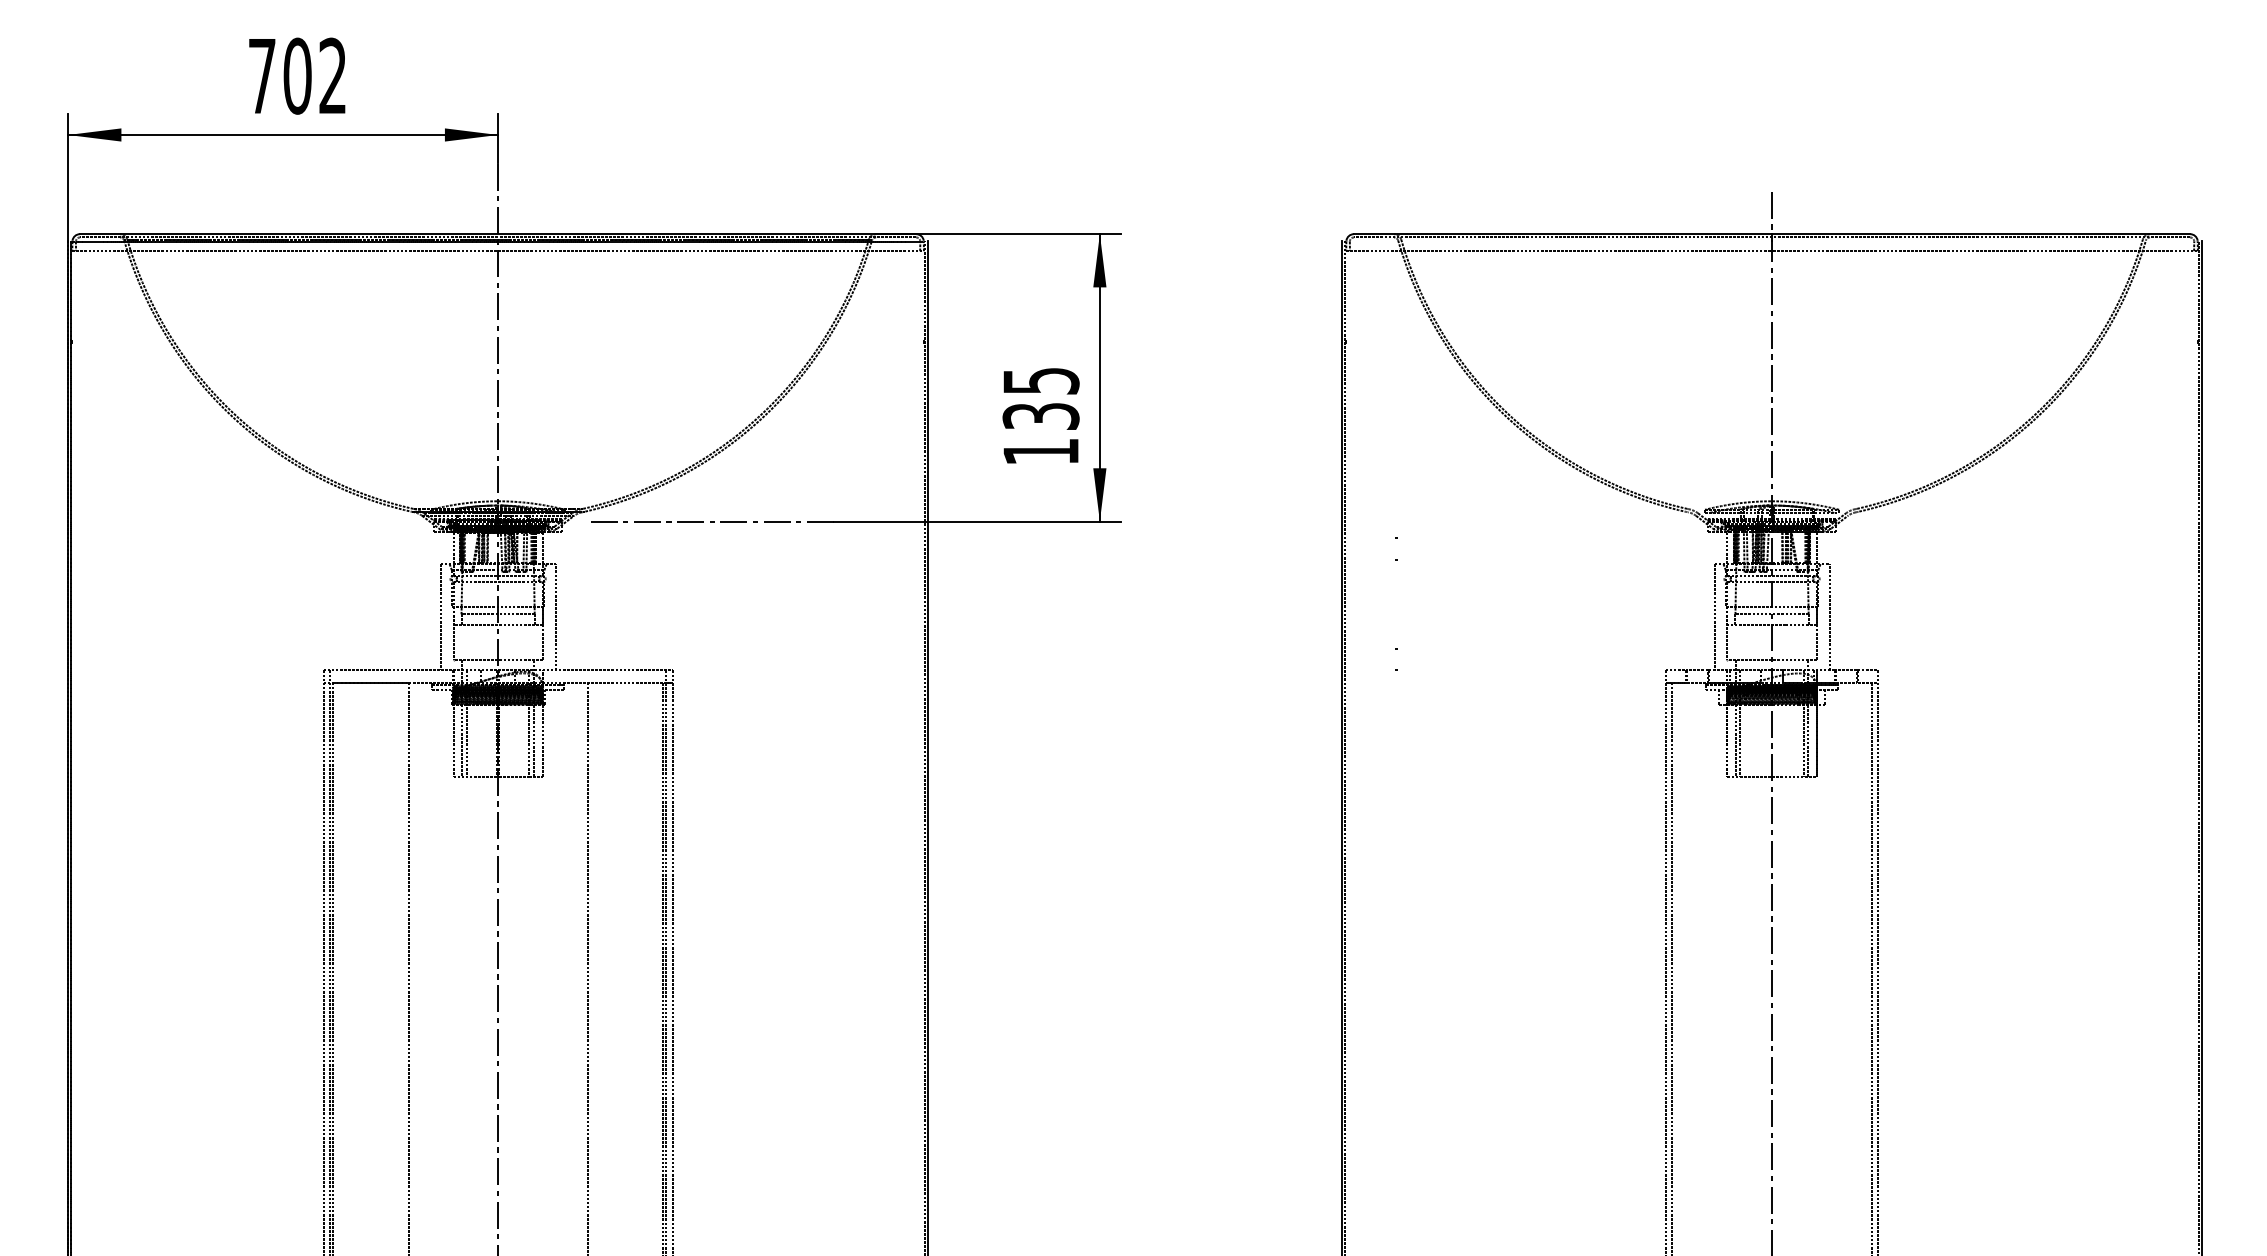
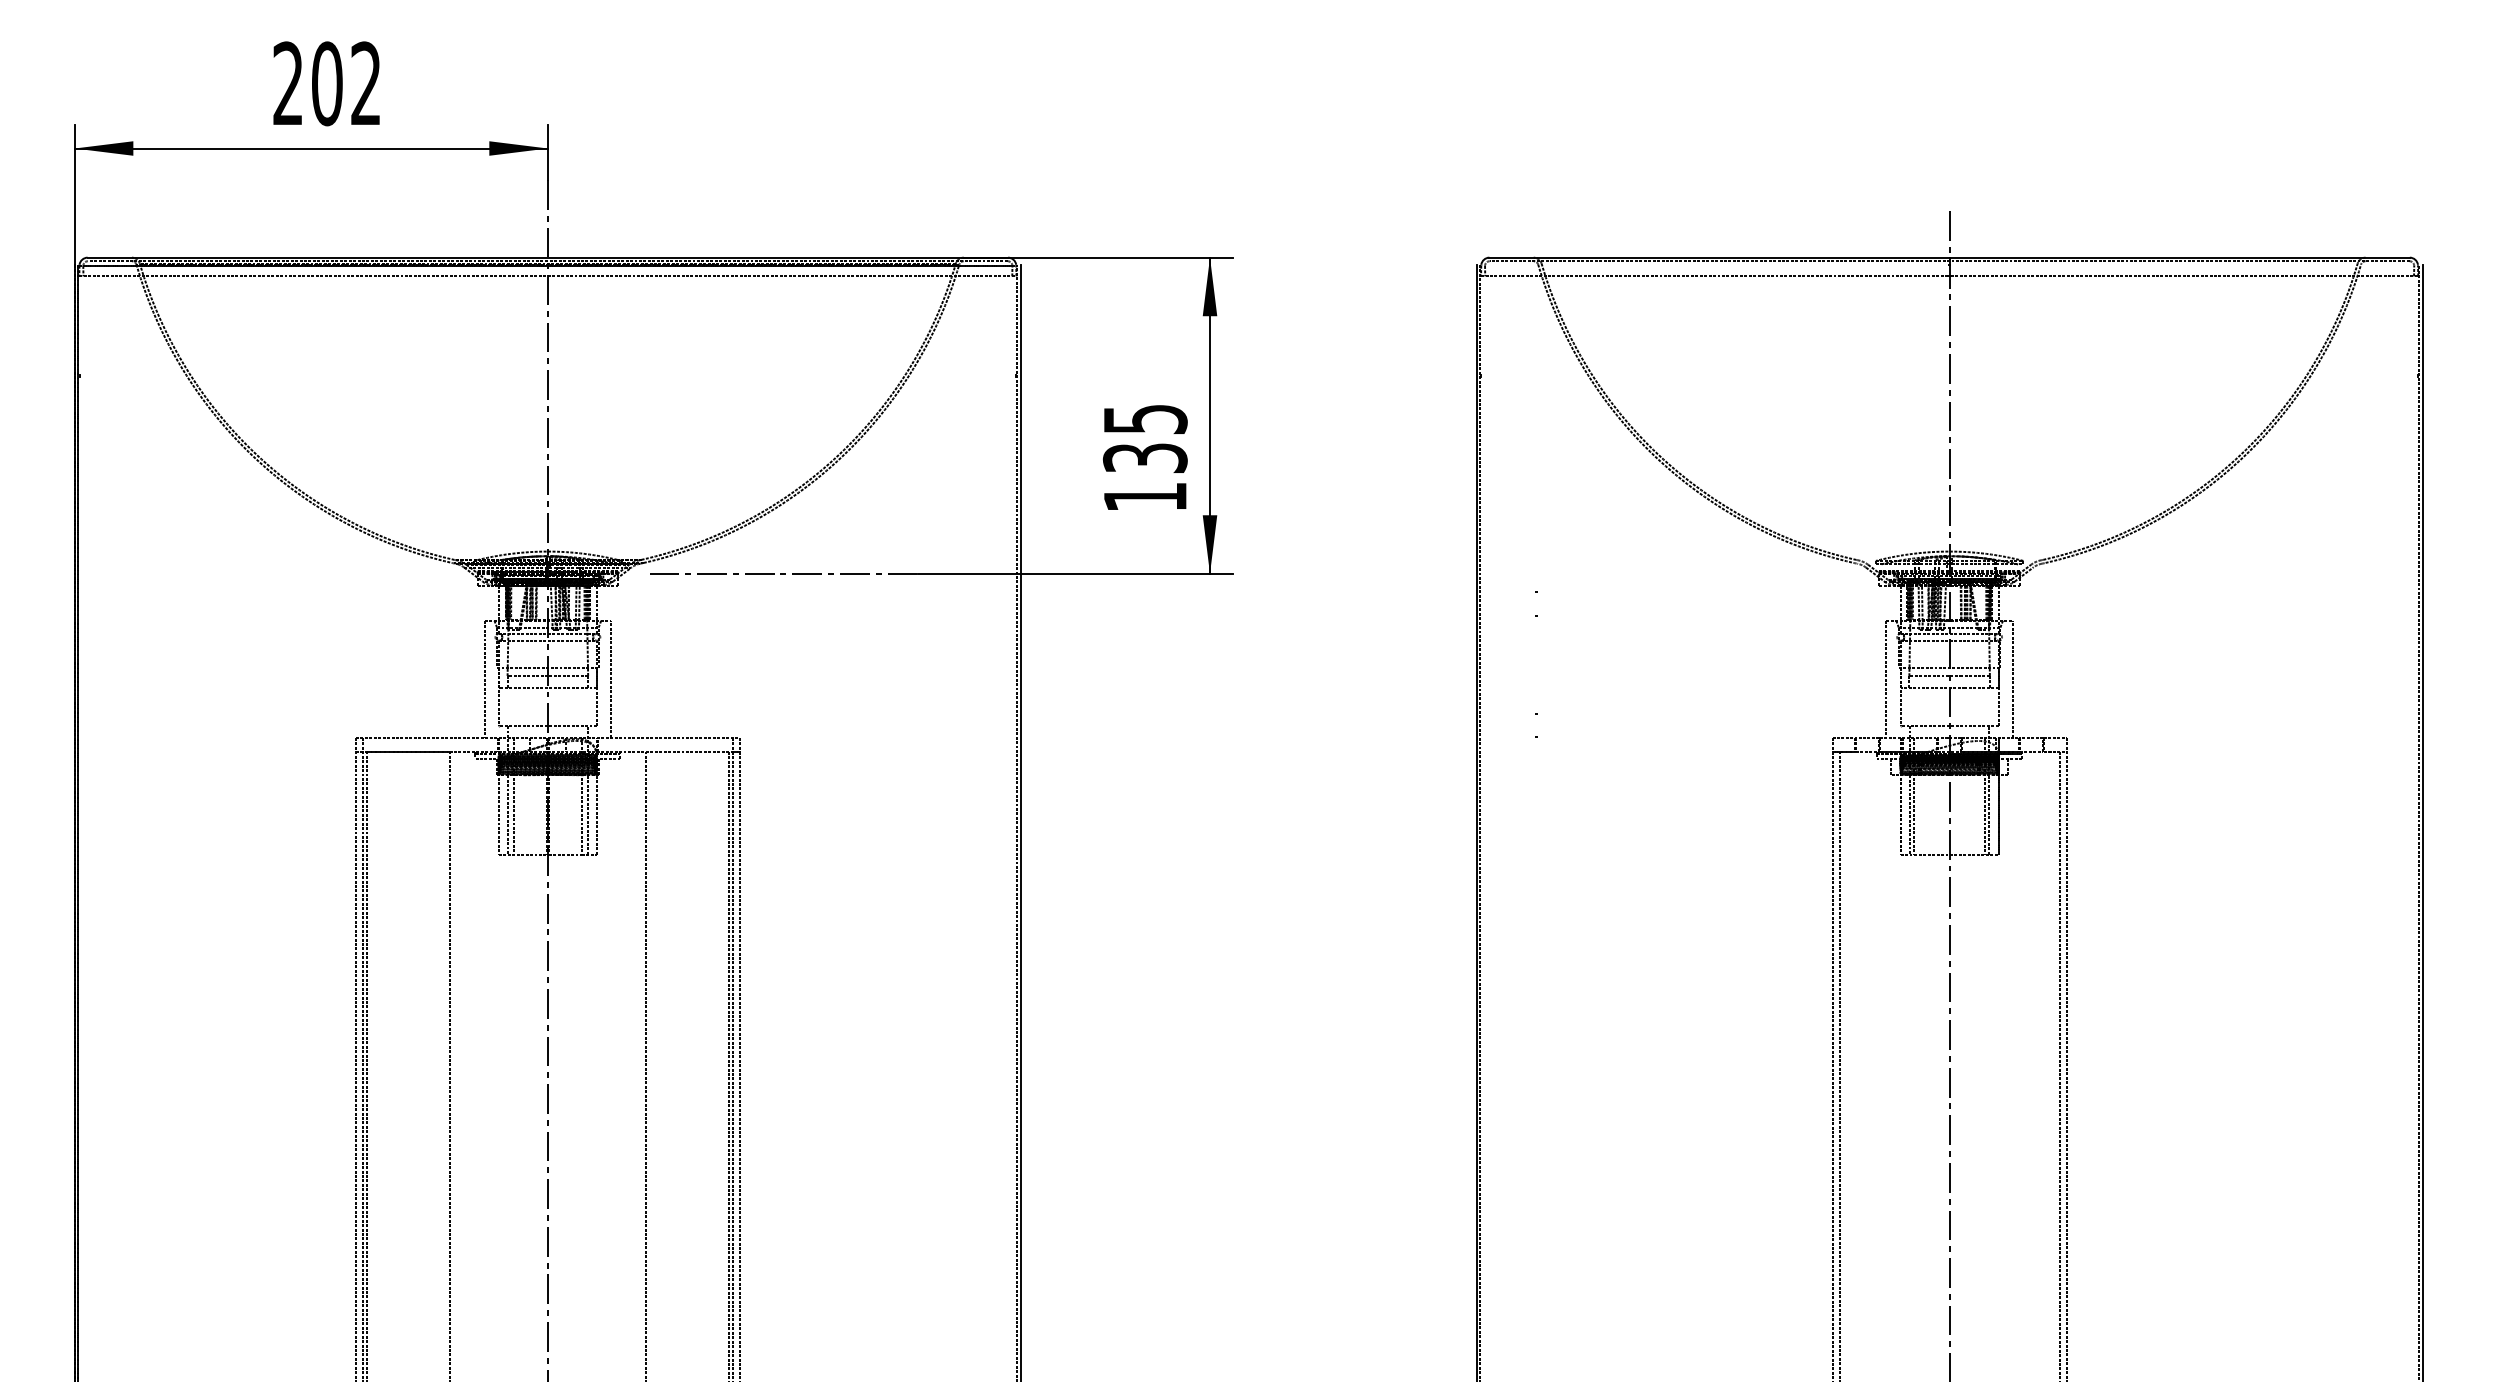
text: (261, 74) -> (287, 82), 702 -> 202

